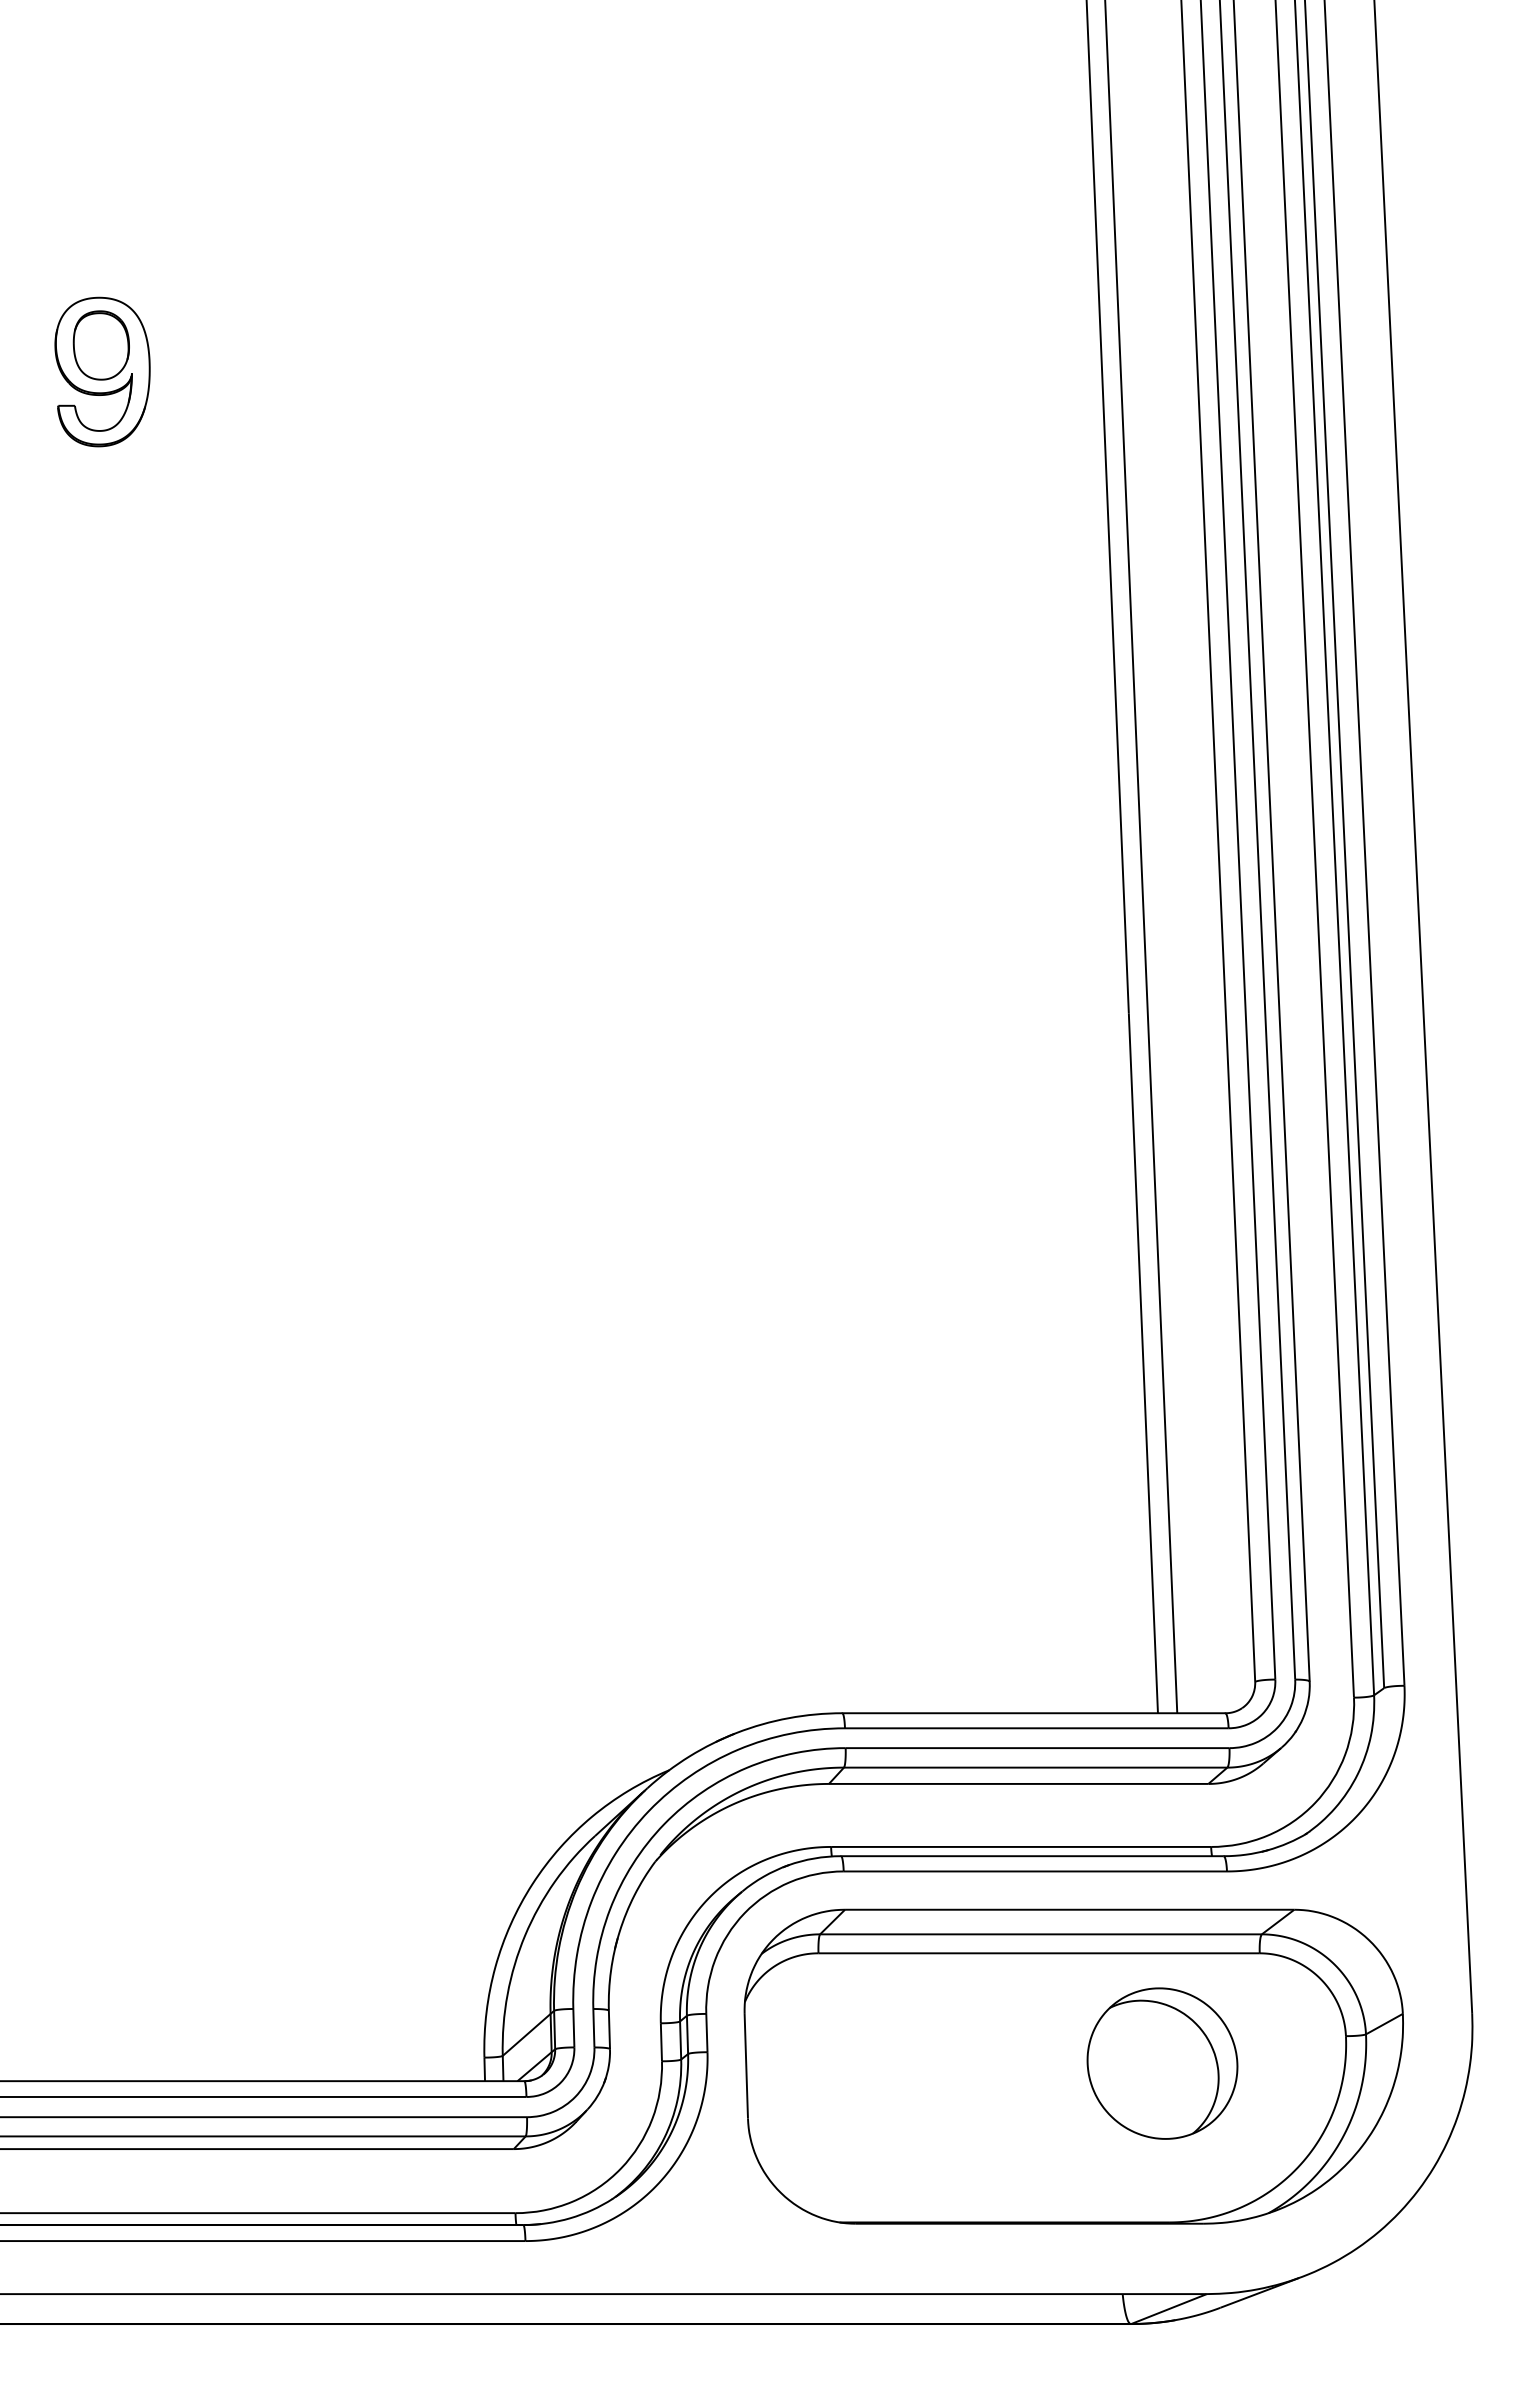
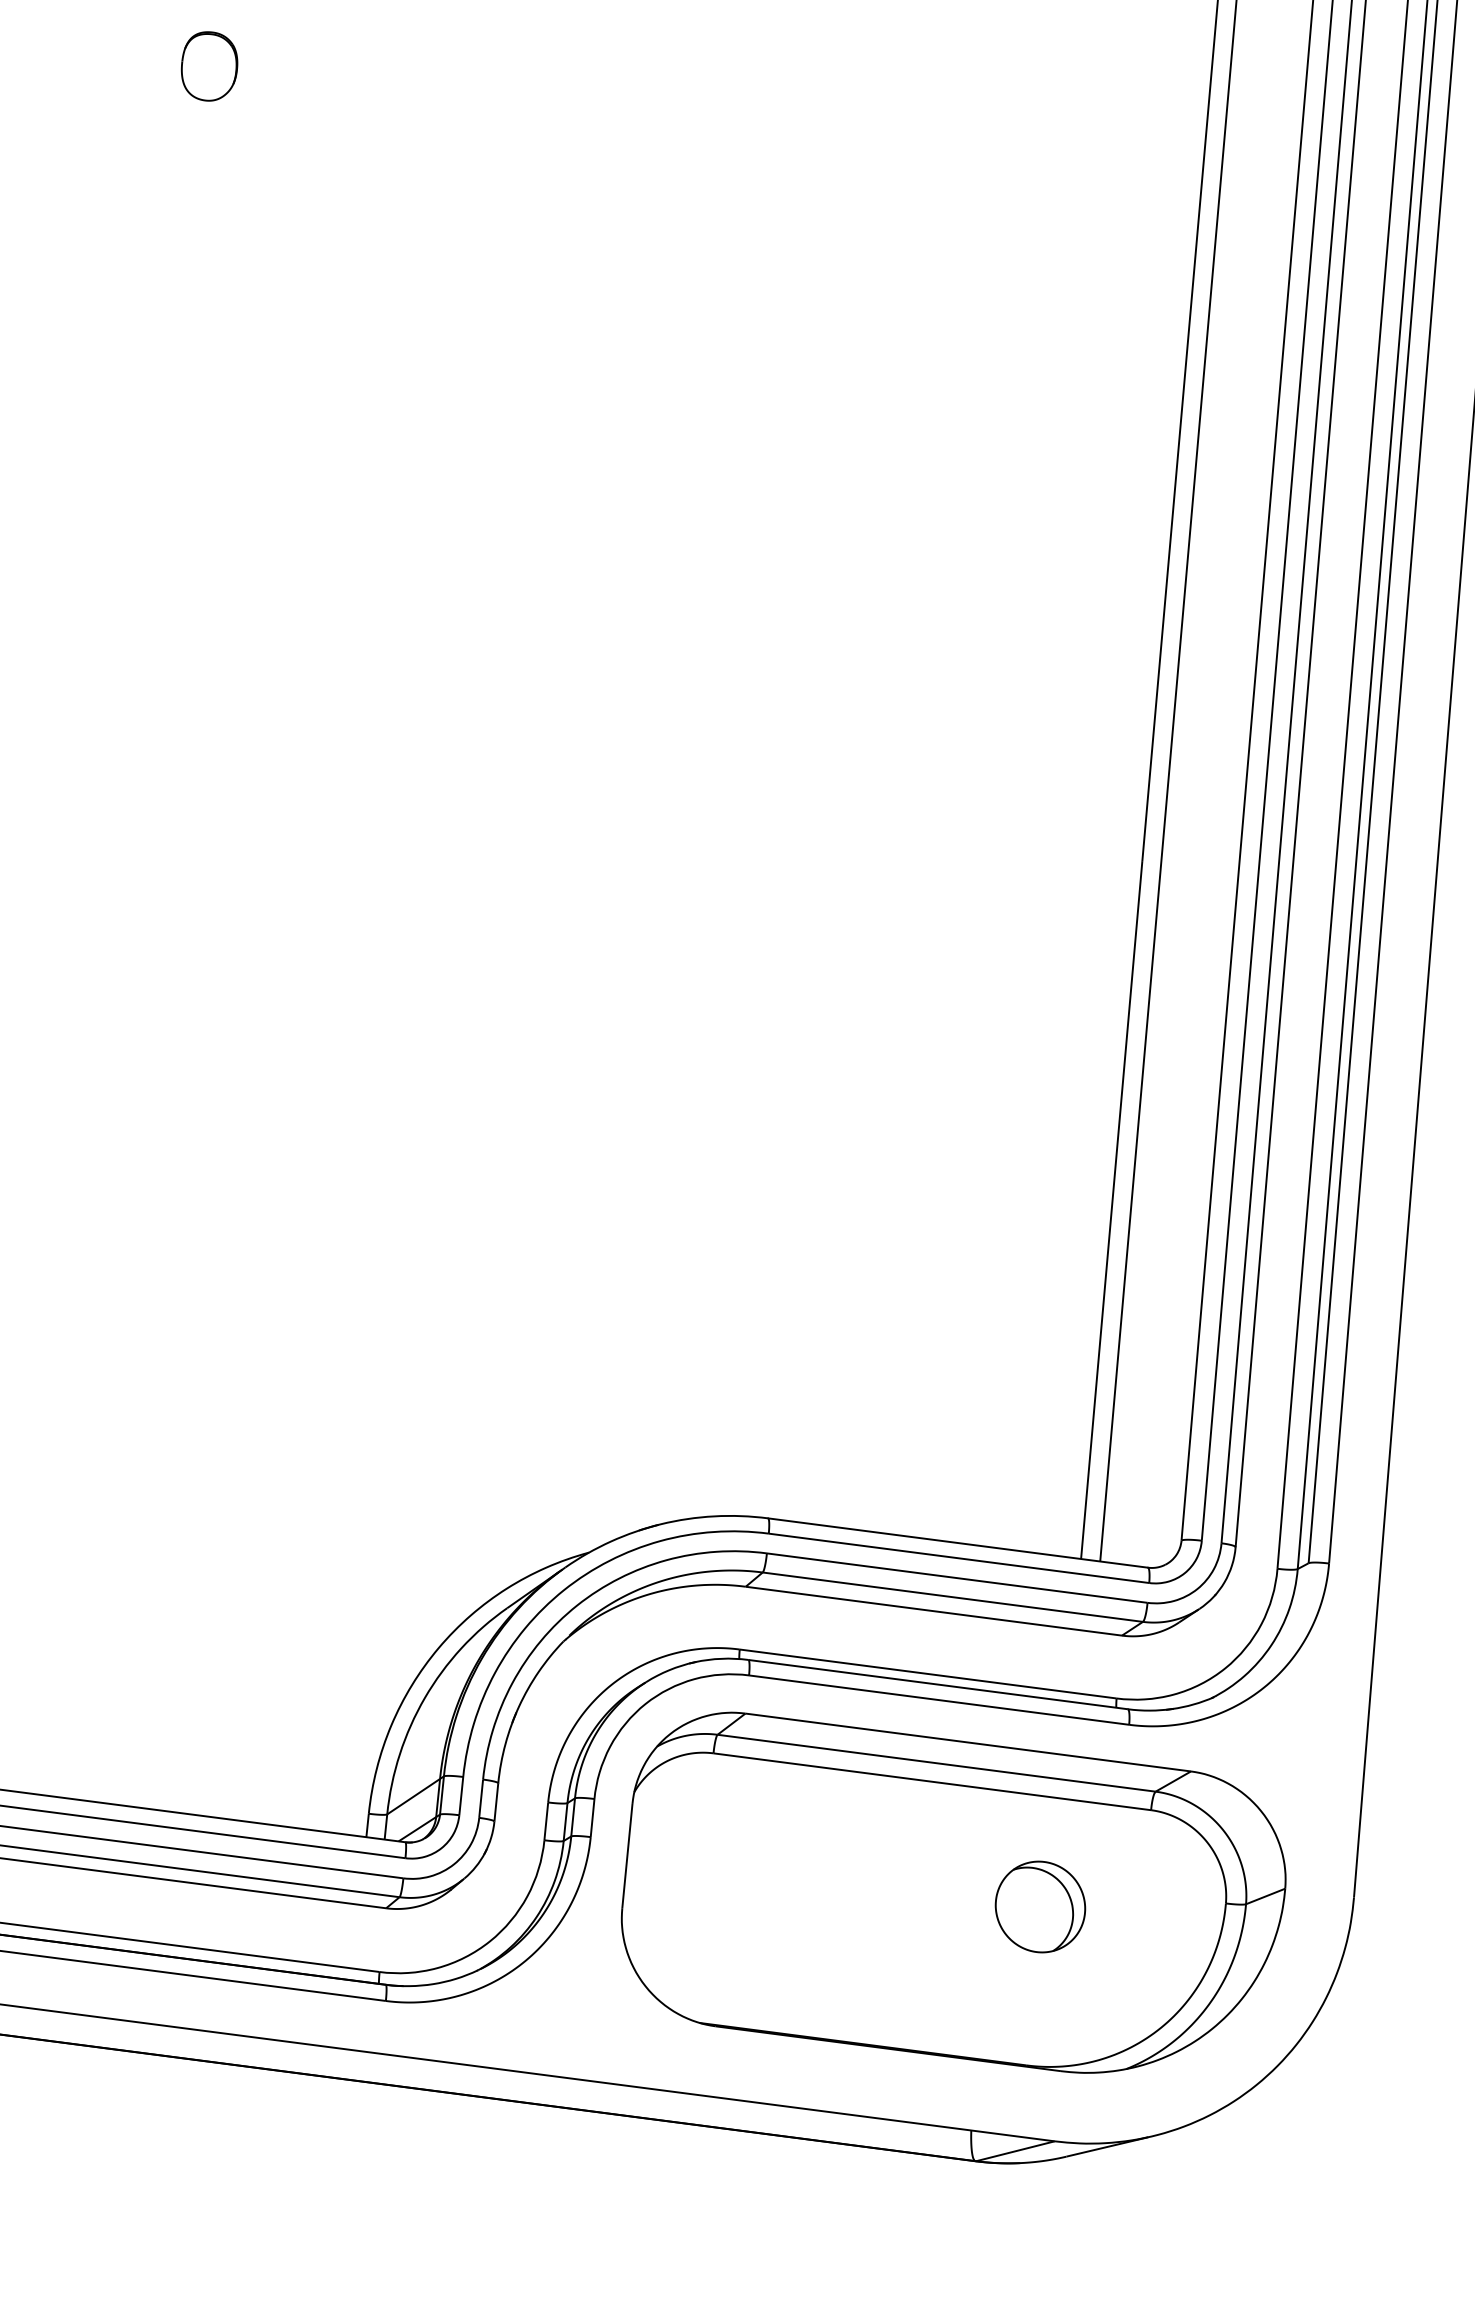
part: (102, 371) -> (207, 92), removed
part: (1162, 2063) -> (1040, 1906), size x0.6

